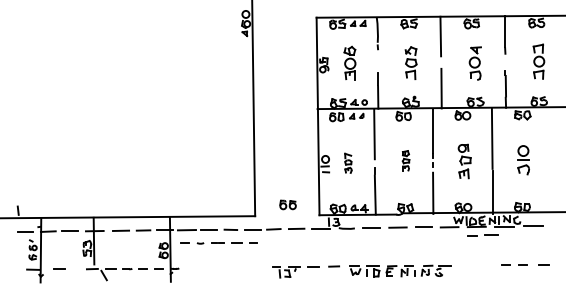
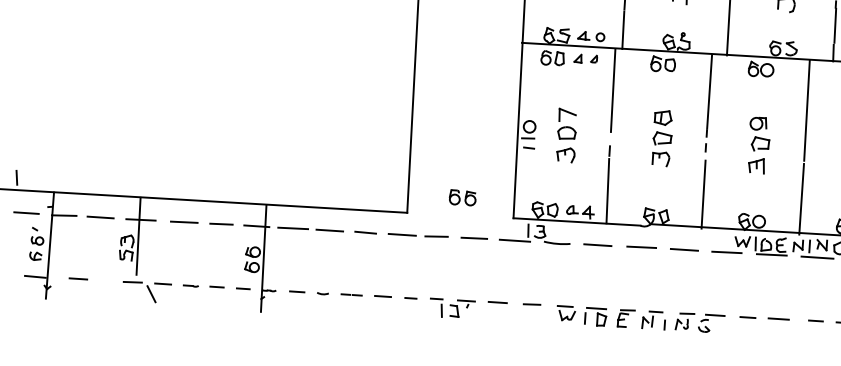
part: (405, 160) -> (661, 137), size x1.67
part: (348, 163) -> (567, 136), size x1.67
line: (484, 235) -> (767, 318), moved
part: (218, 243) -> (352, 295), moved

